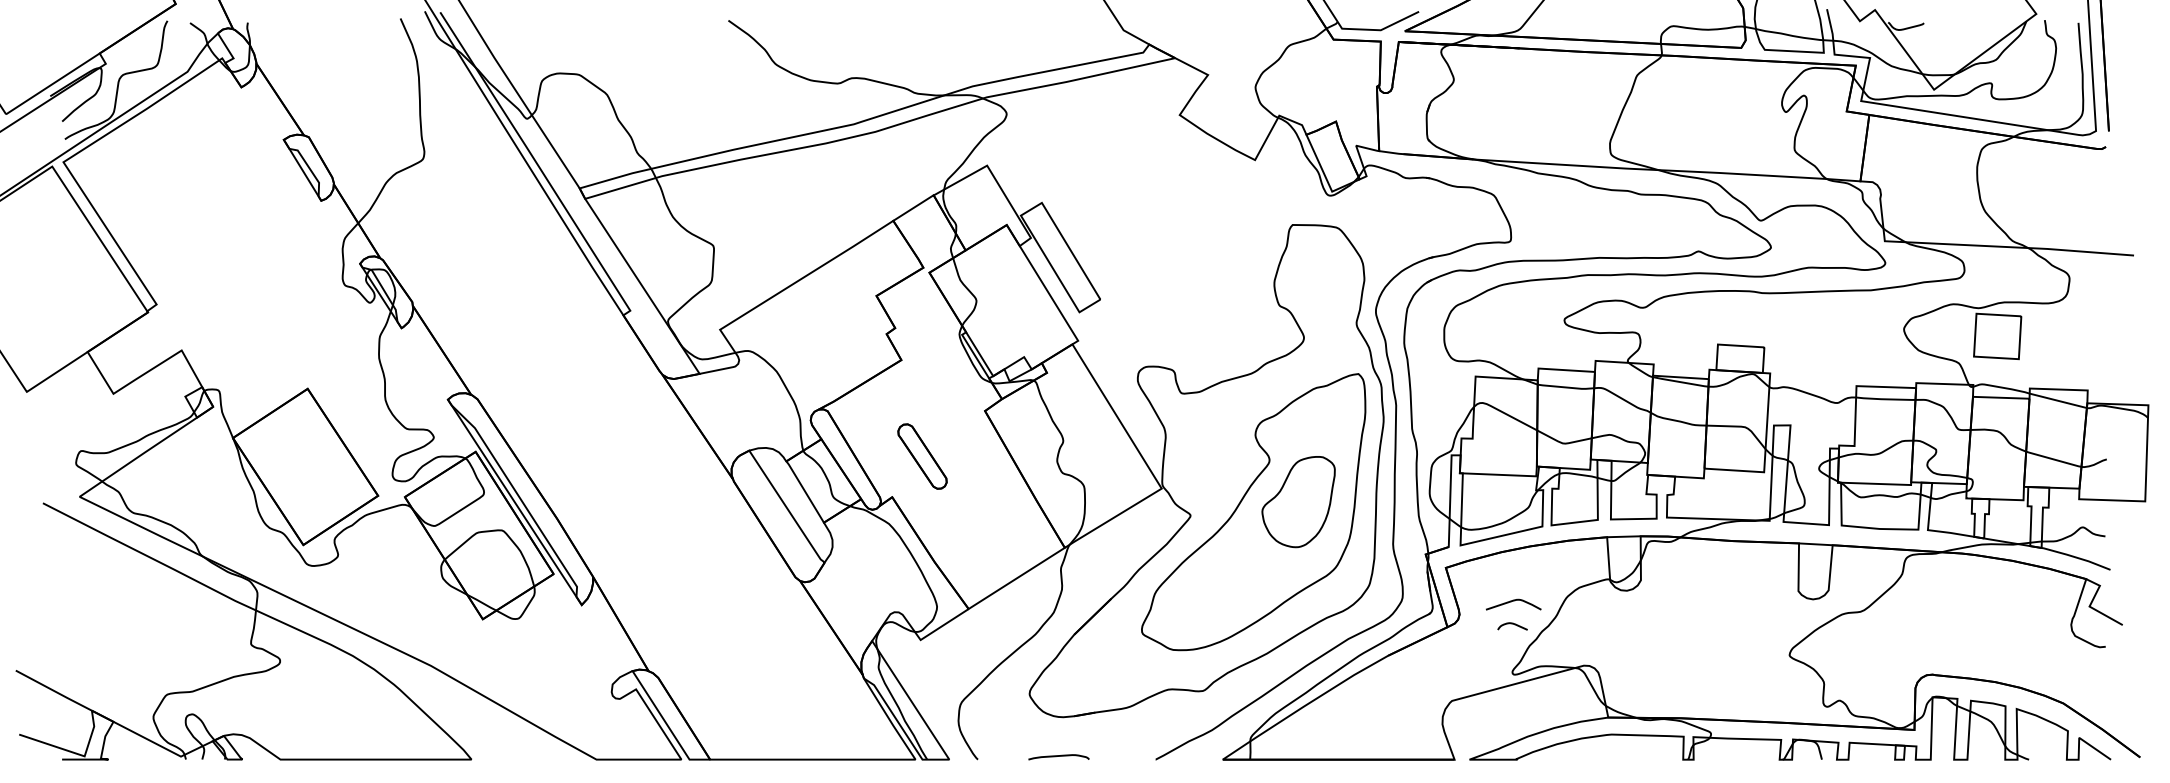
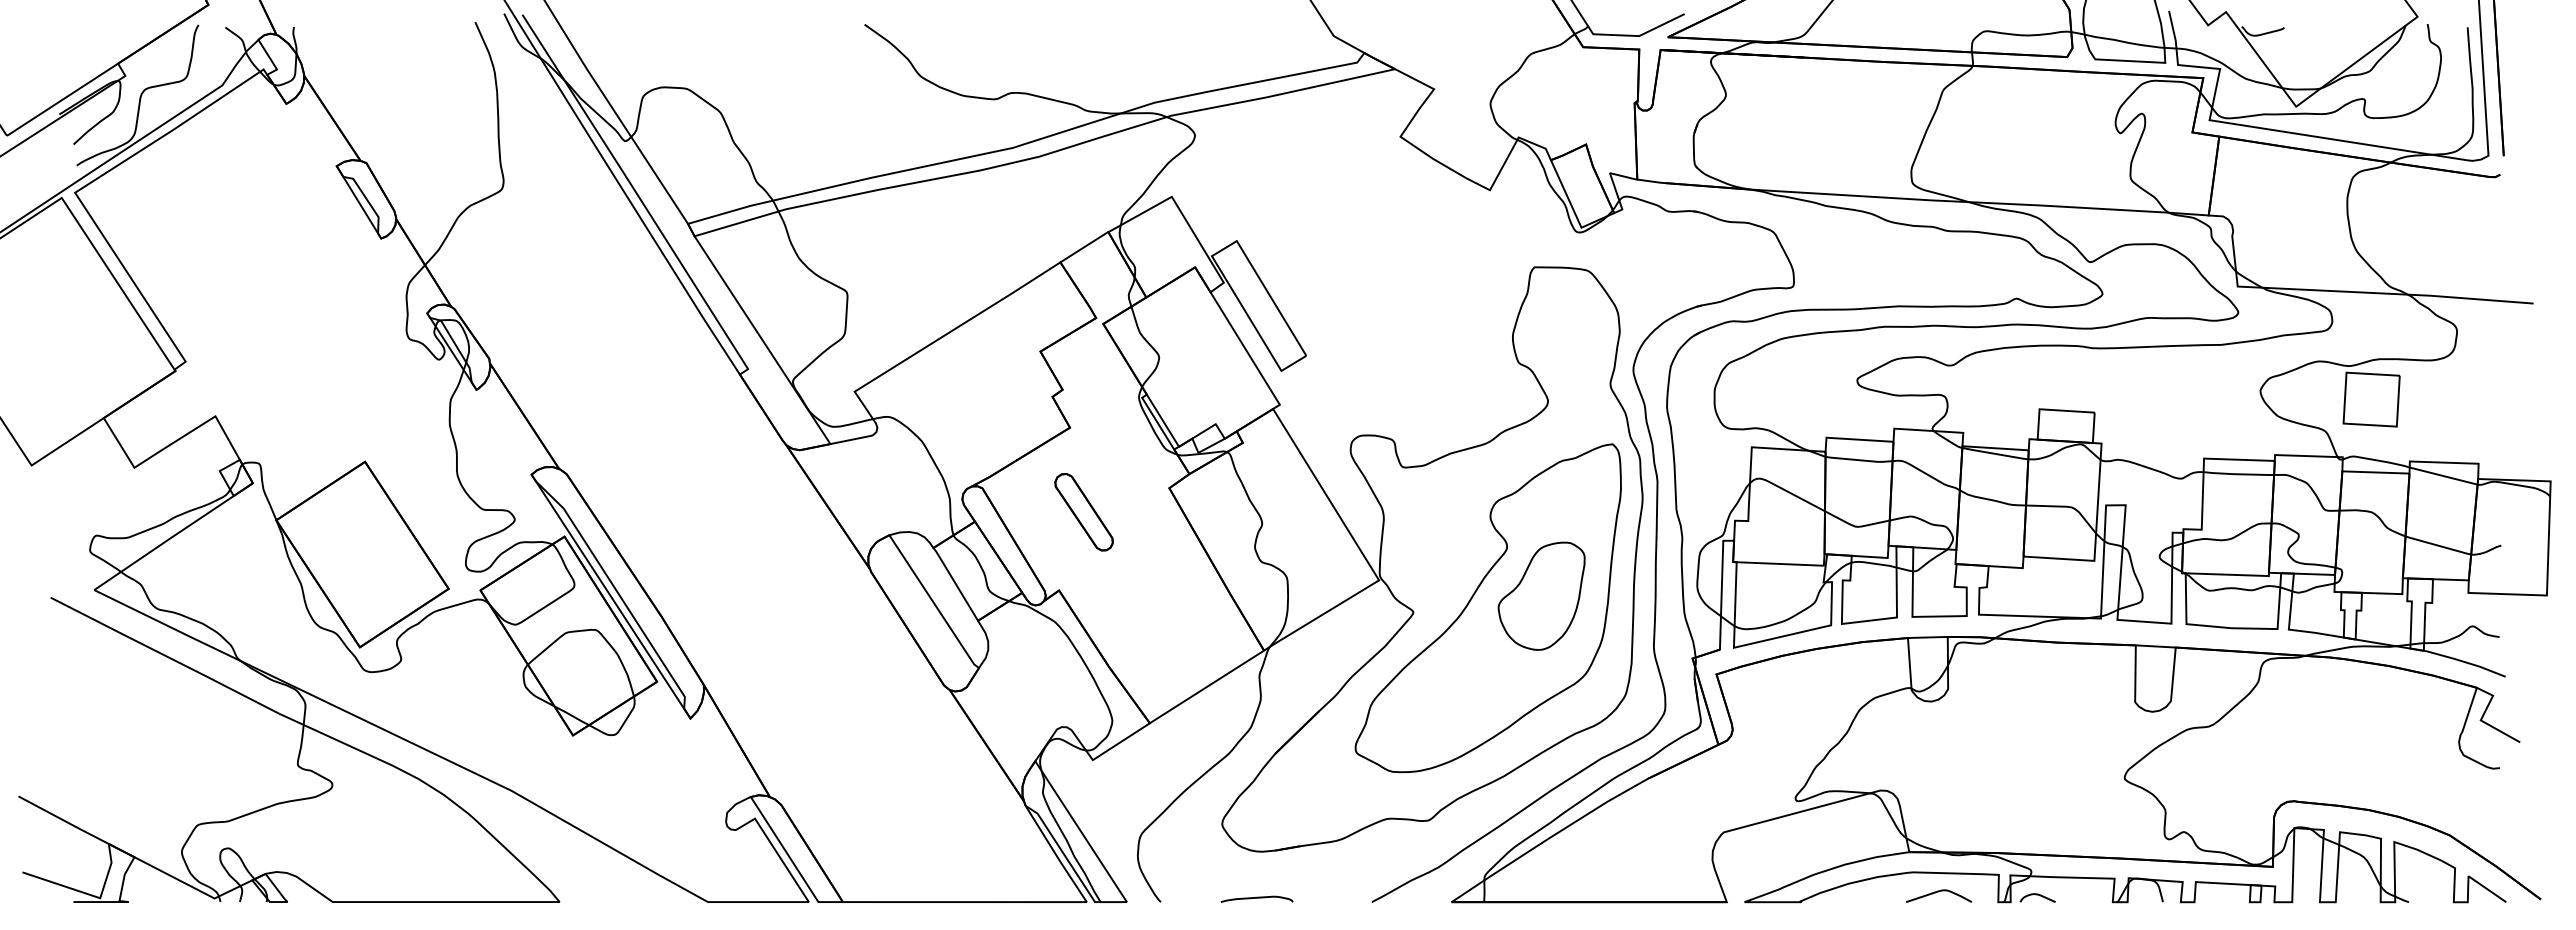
part: (922, 456) -> (1083, 512), moved
curve: (1513, 601) -> (1938, 892), moved
curve: (1512, 624) -> (2037, 895), moved

